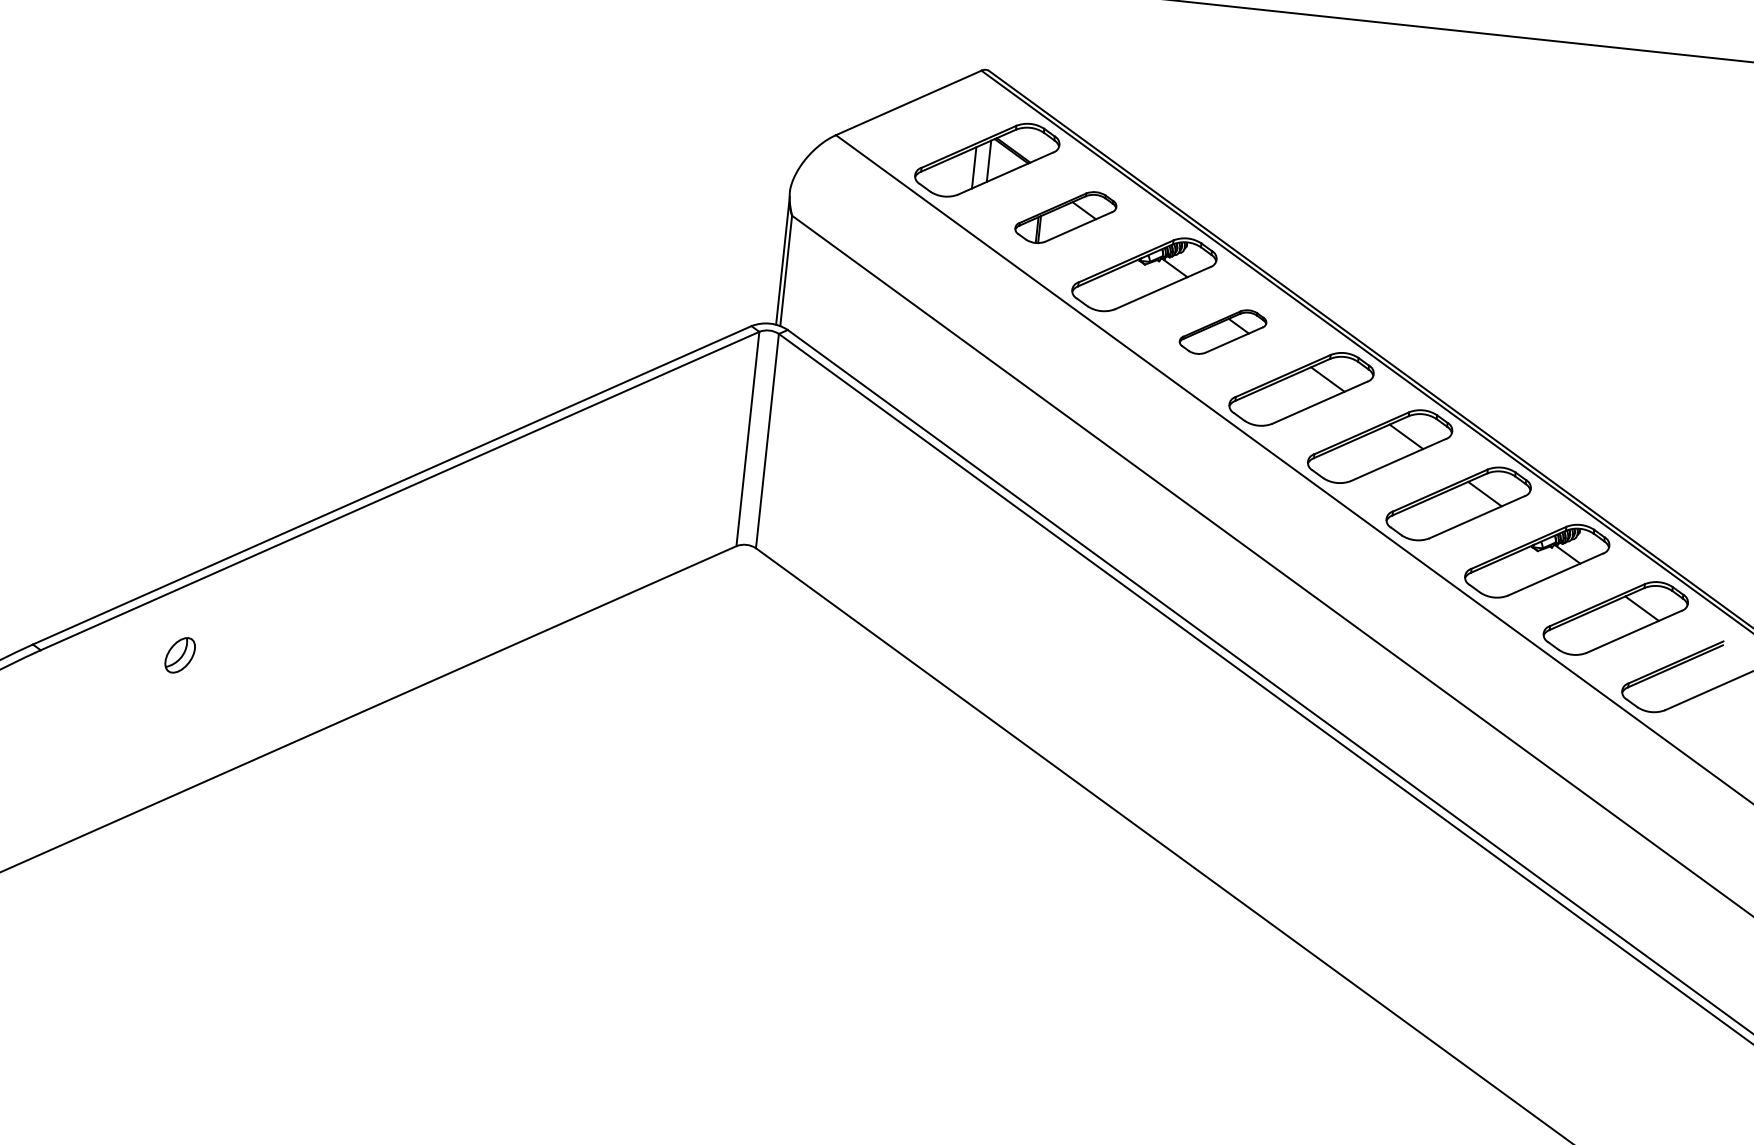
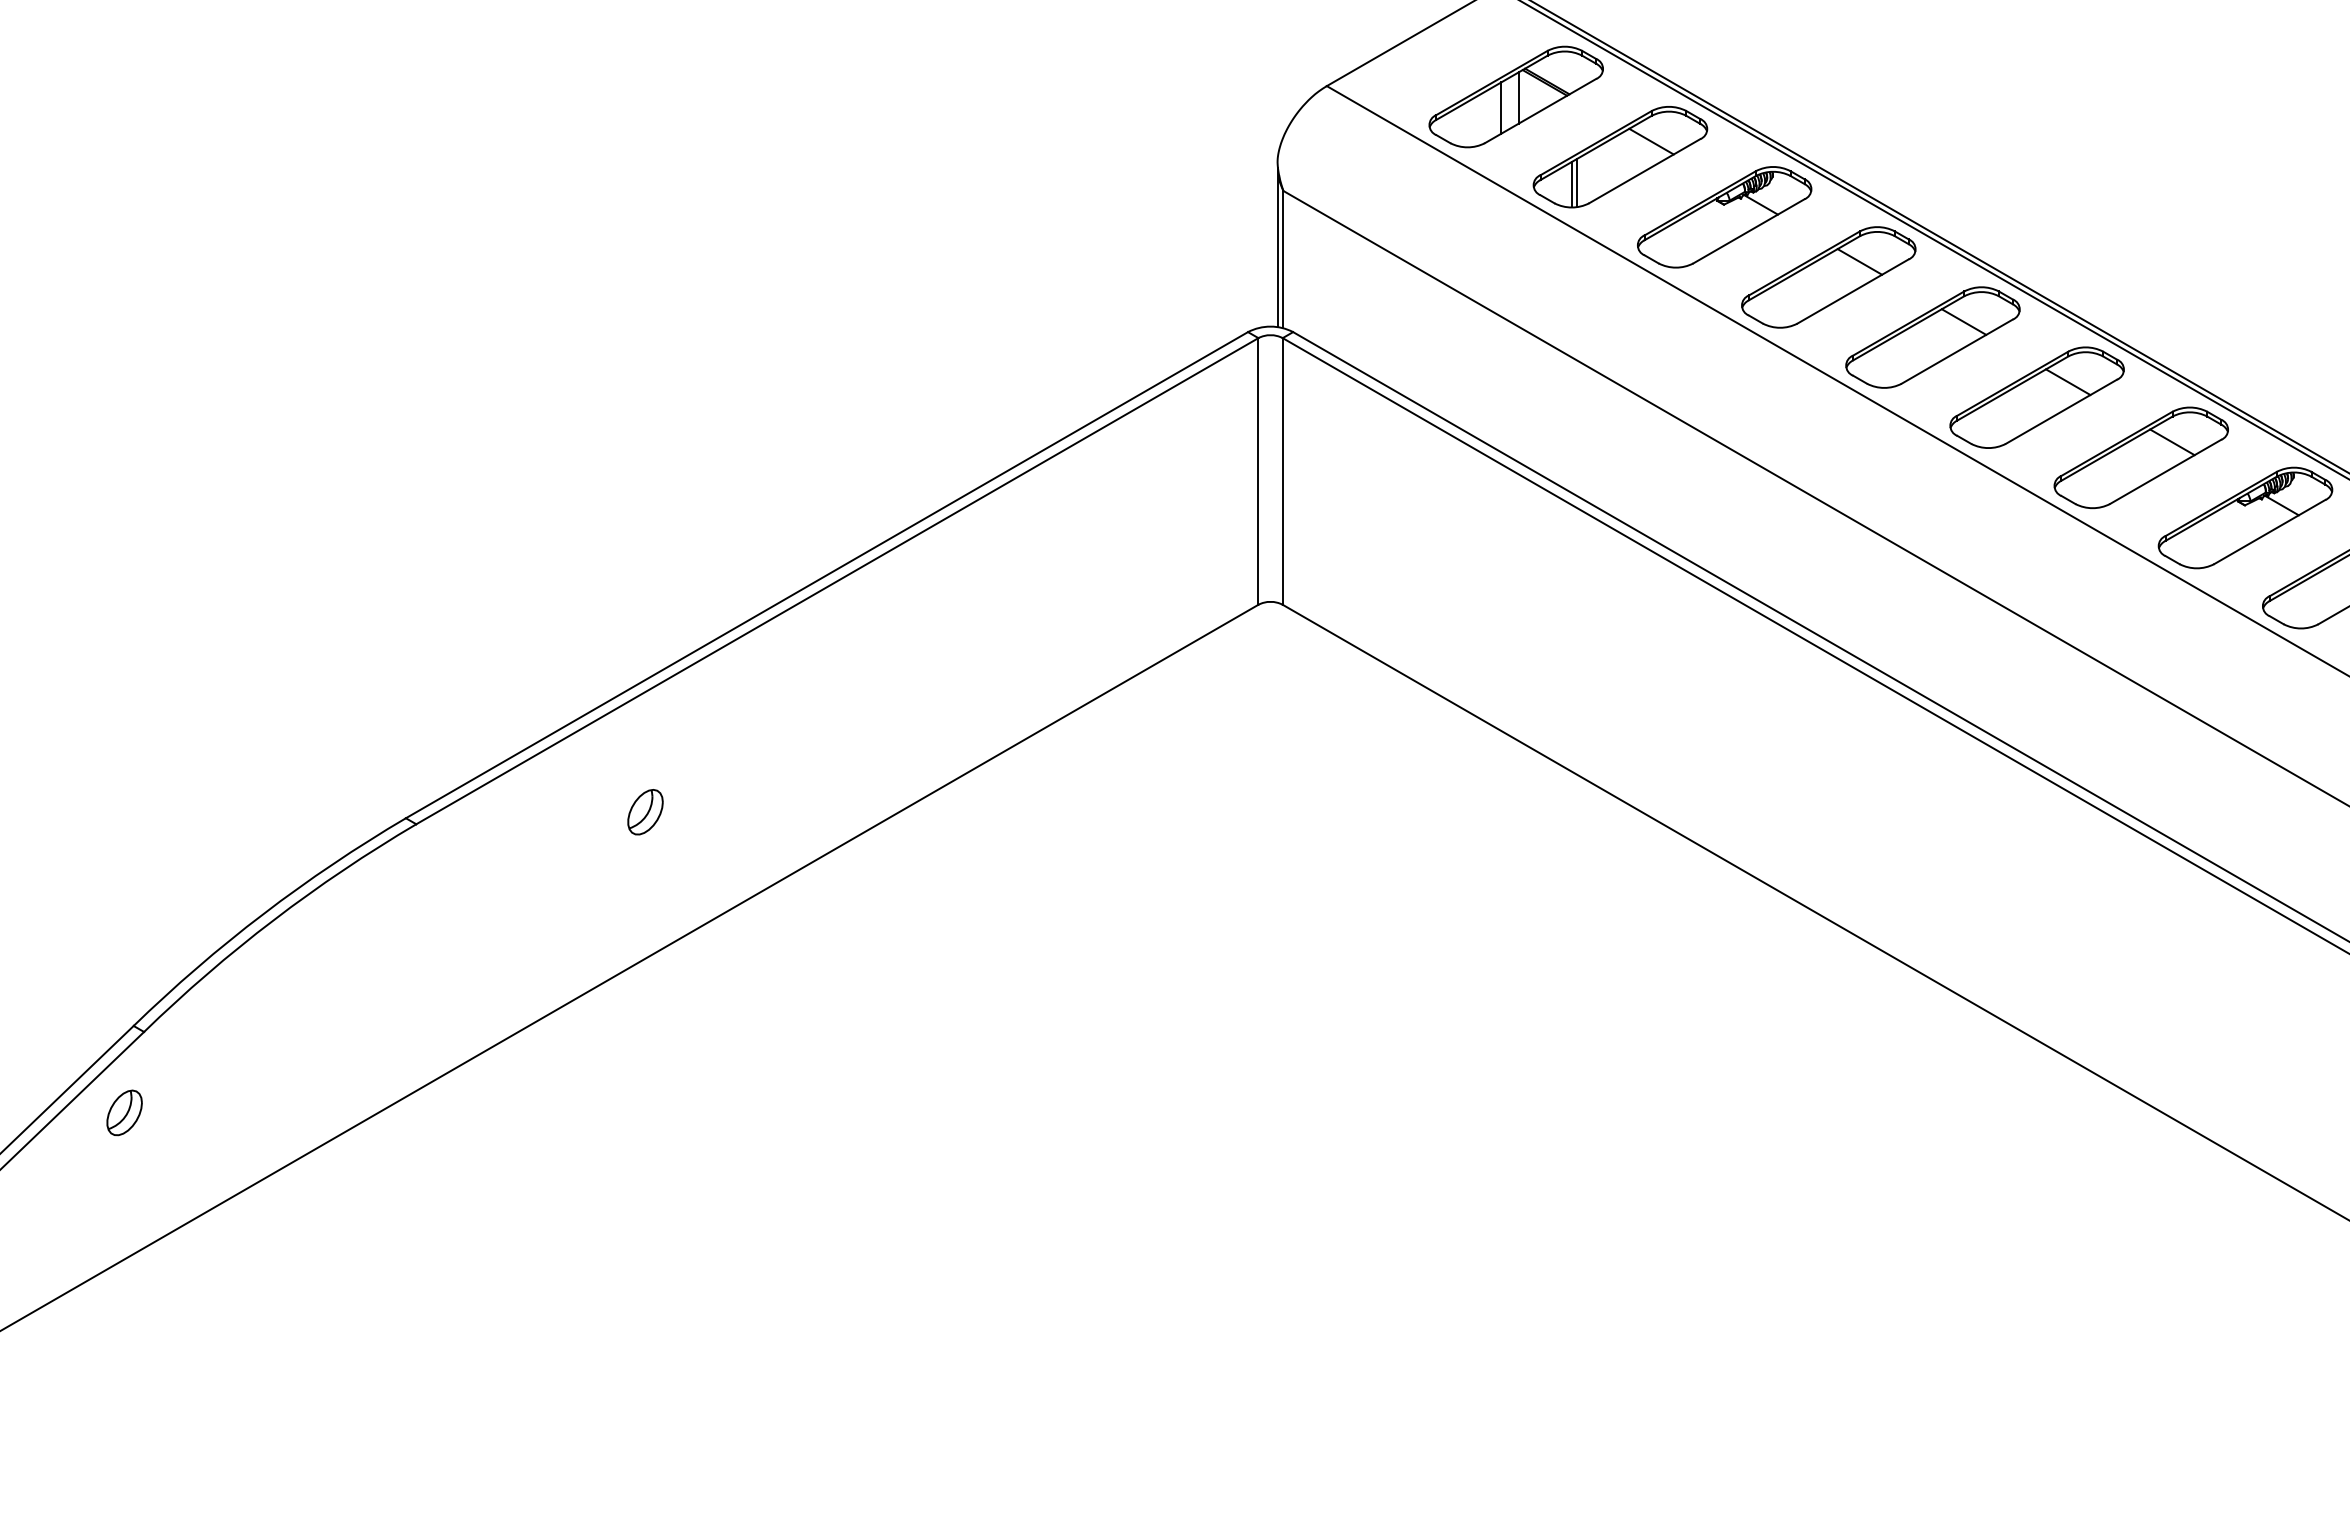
part: (1065, 217) -> (1620, 157), size x1.43
part: (1222, 332) -> (1828, 277), size x1.67
part: (180, 655) -> (645, 812), moved

